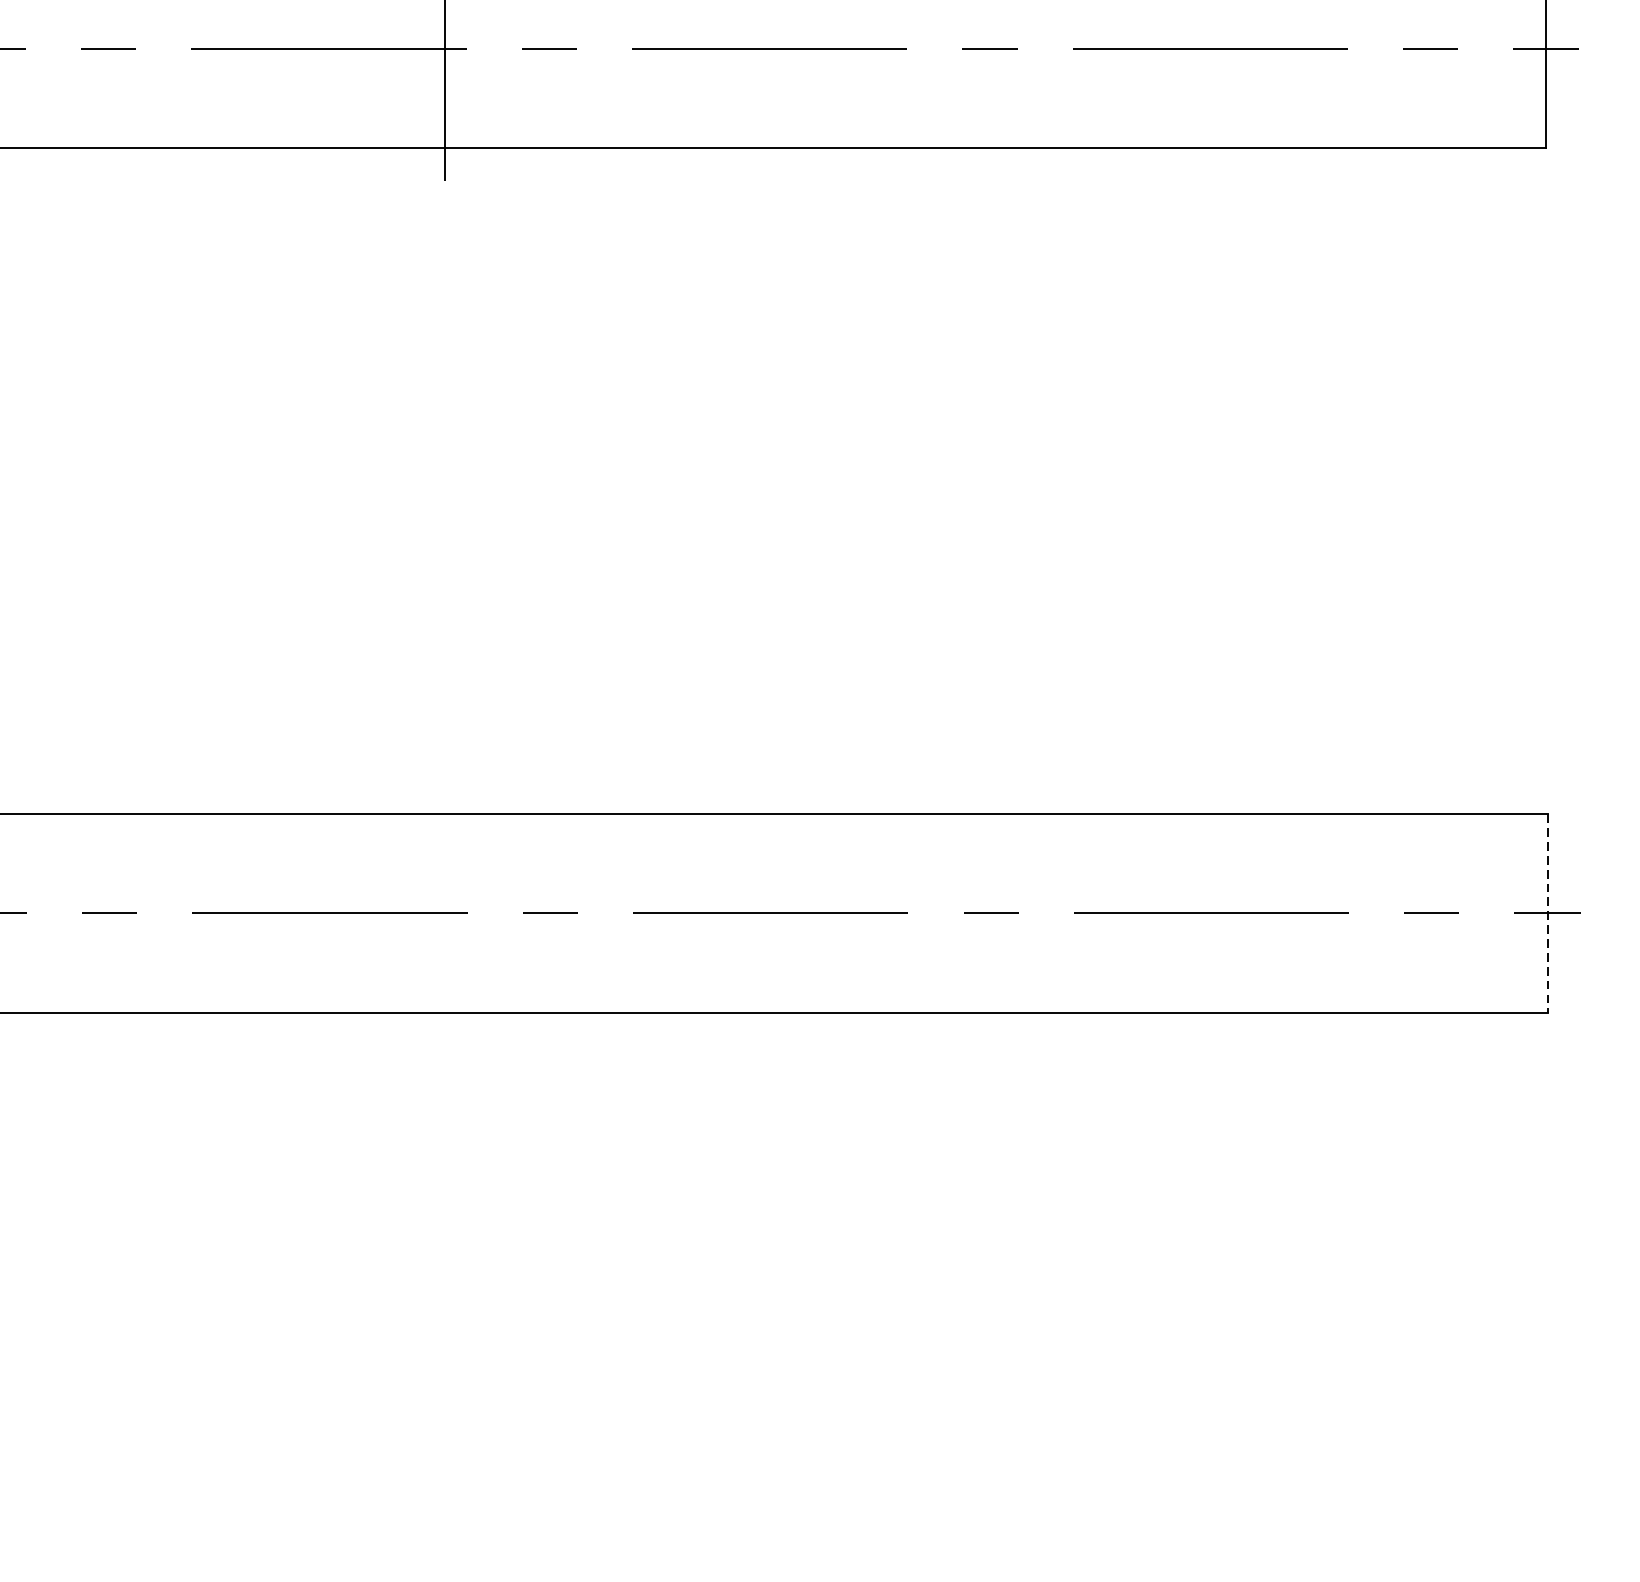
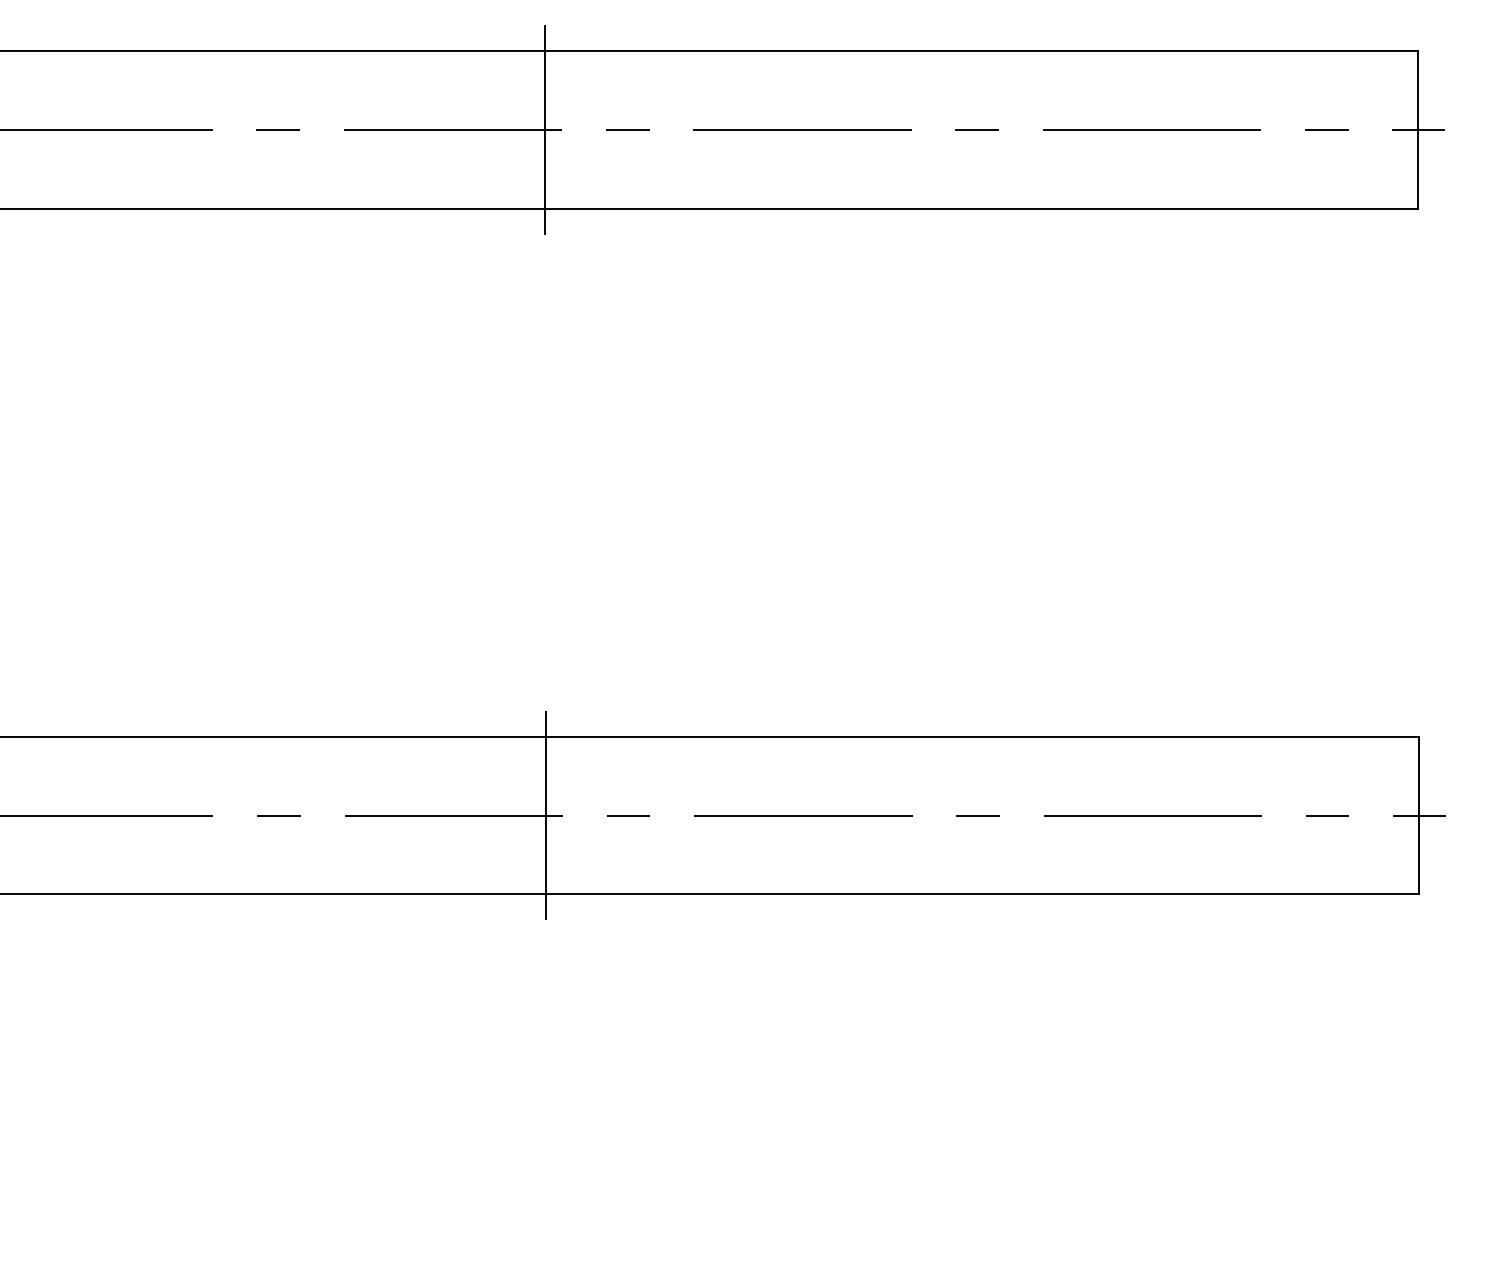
line: (445, 913) -> (545, 815), added
line: (1547, 913) -> (1419, 815), dashed -> solid

